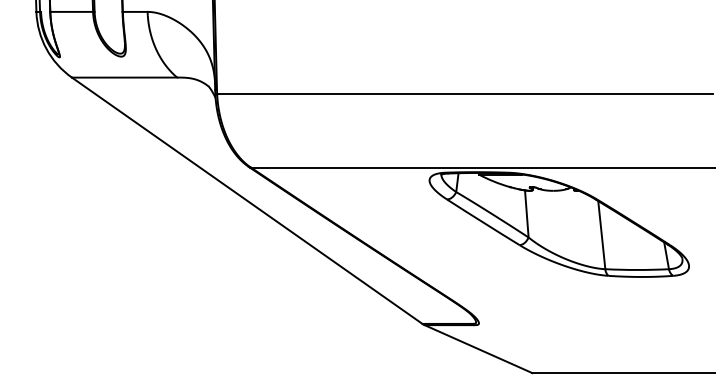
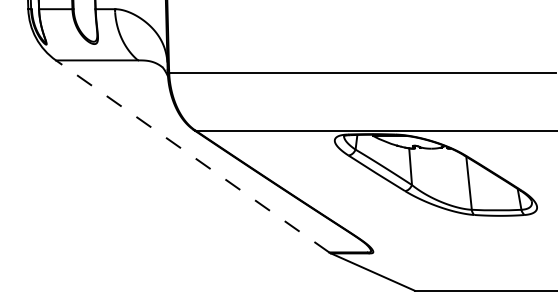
line: (247, 200) -> (192, 156), solid -> dashed

